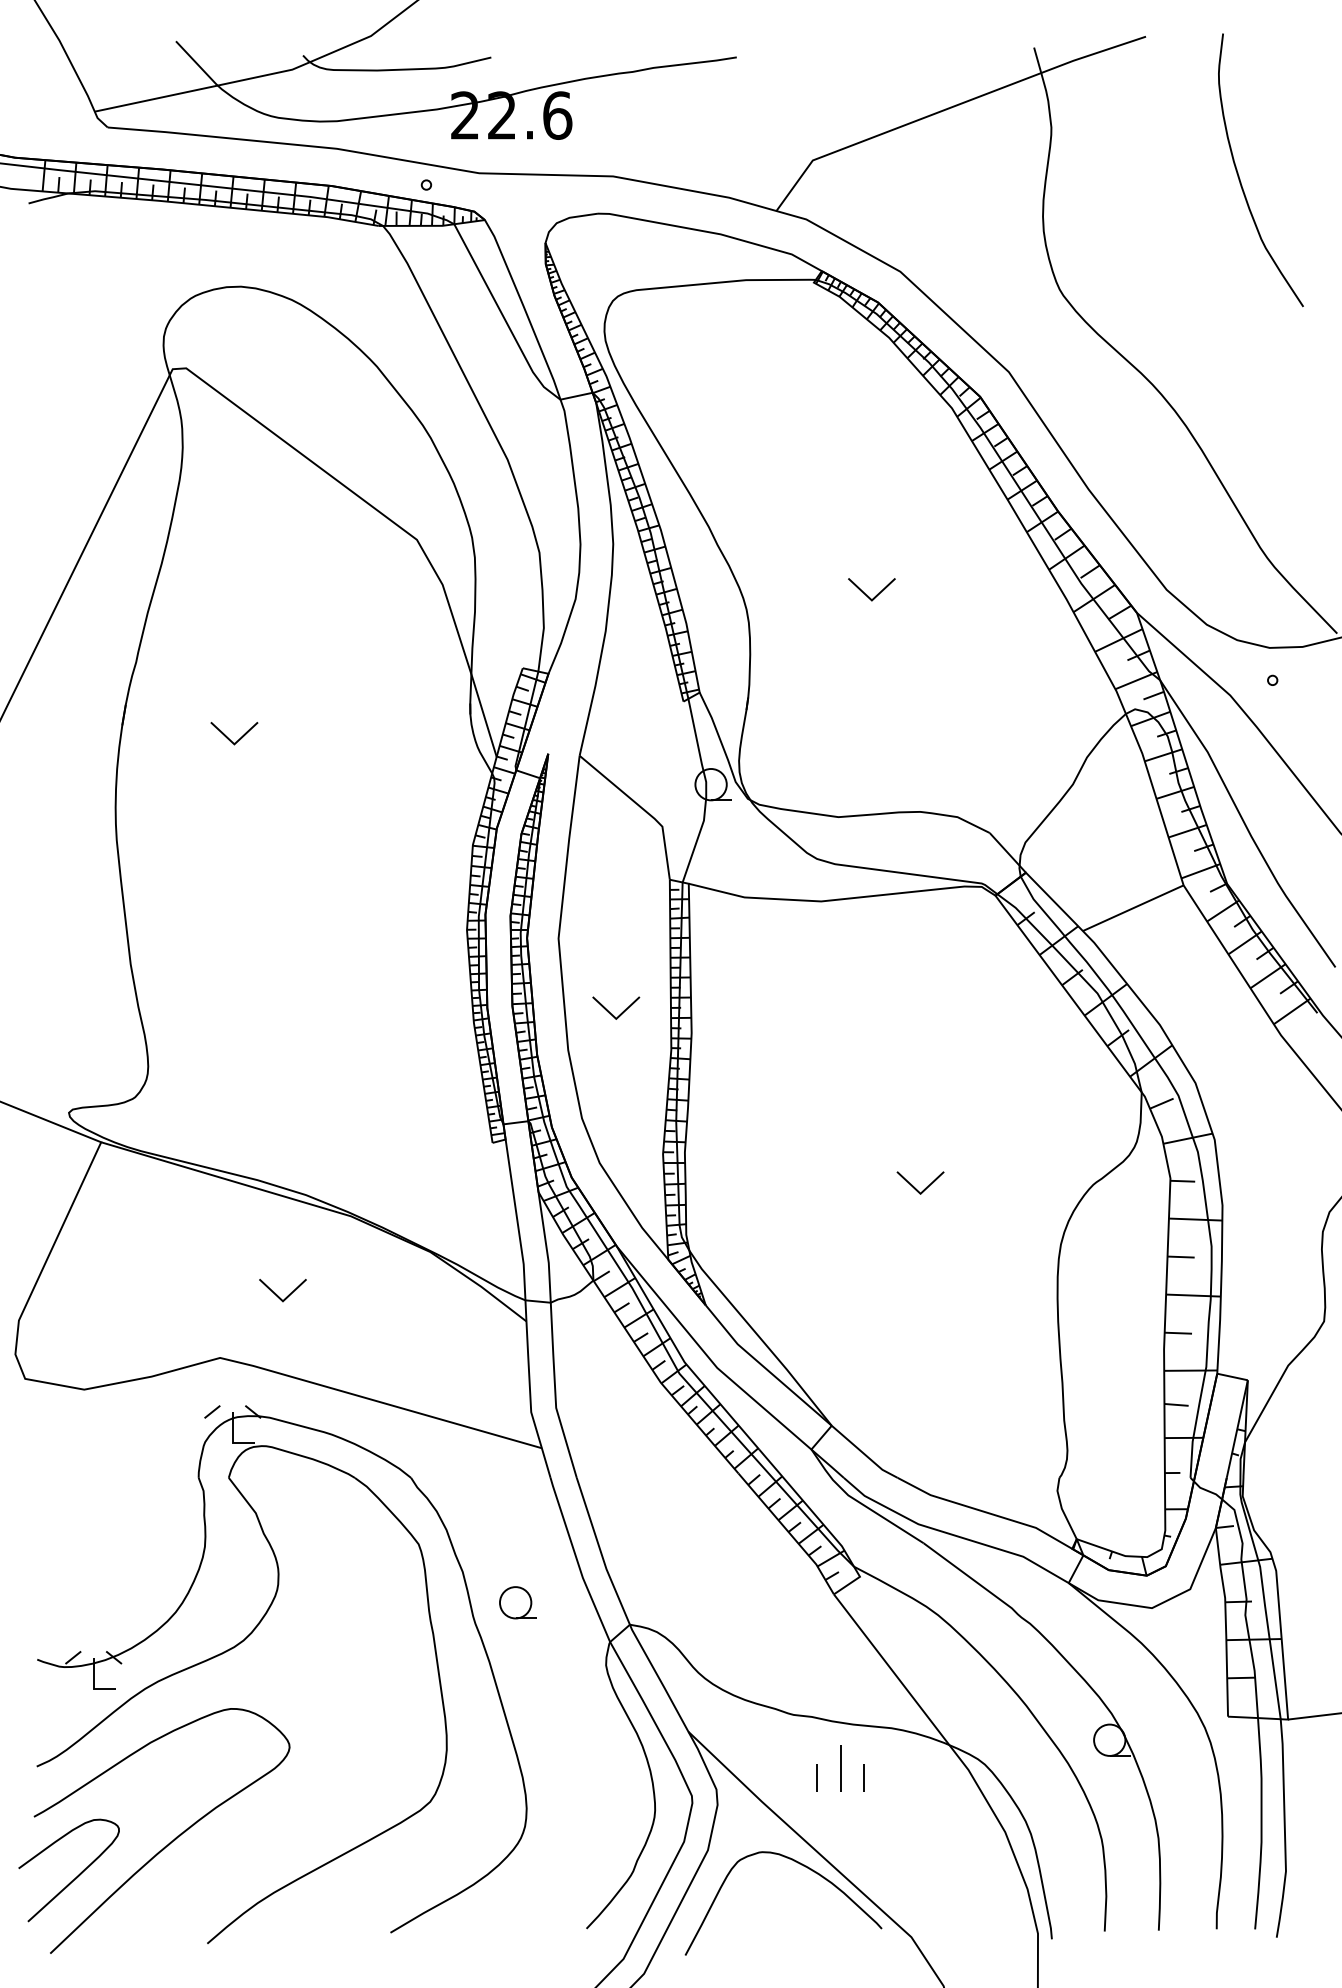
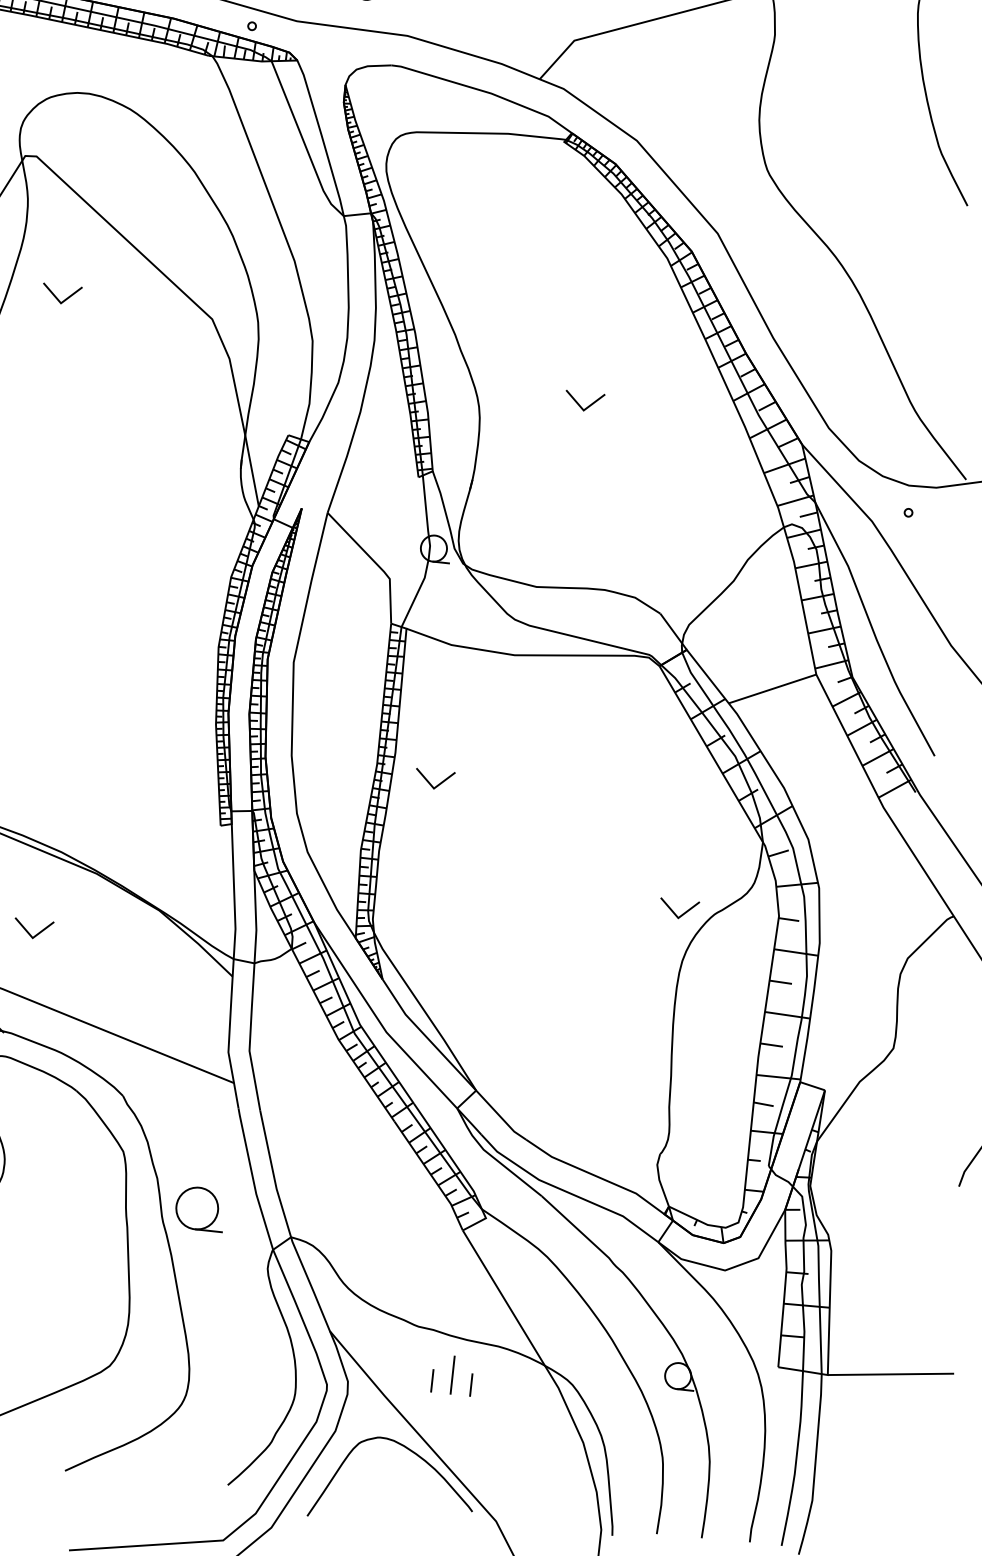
part: (229, 738) -> (57, 298), moved
part: (621, 1012) -> (438, 783), moved
part: (915, 1187) -> (674, 912), moved
part: (517, 1602) -> (199, 1208), size x1.6

